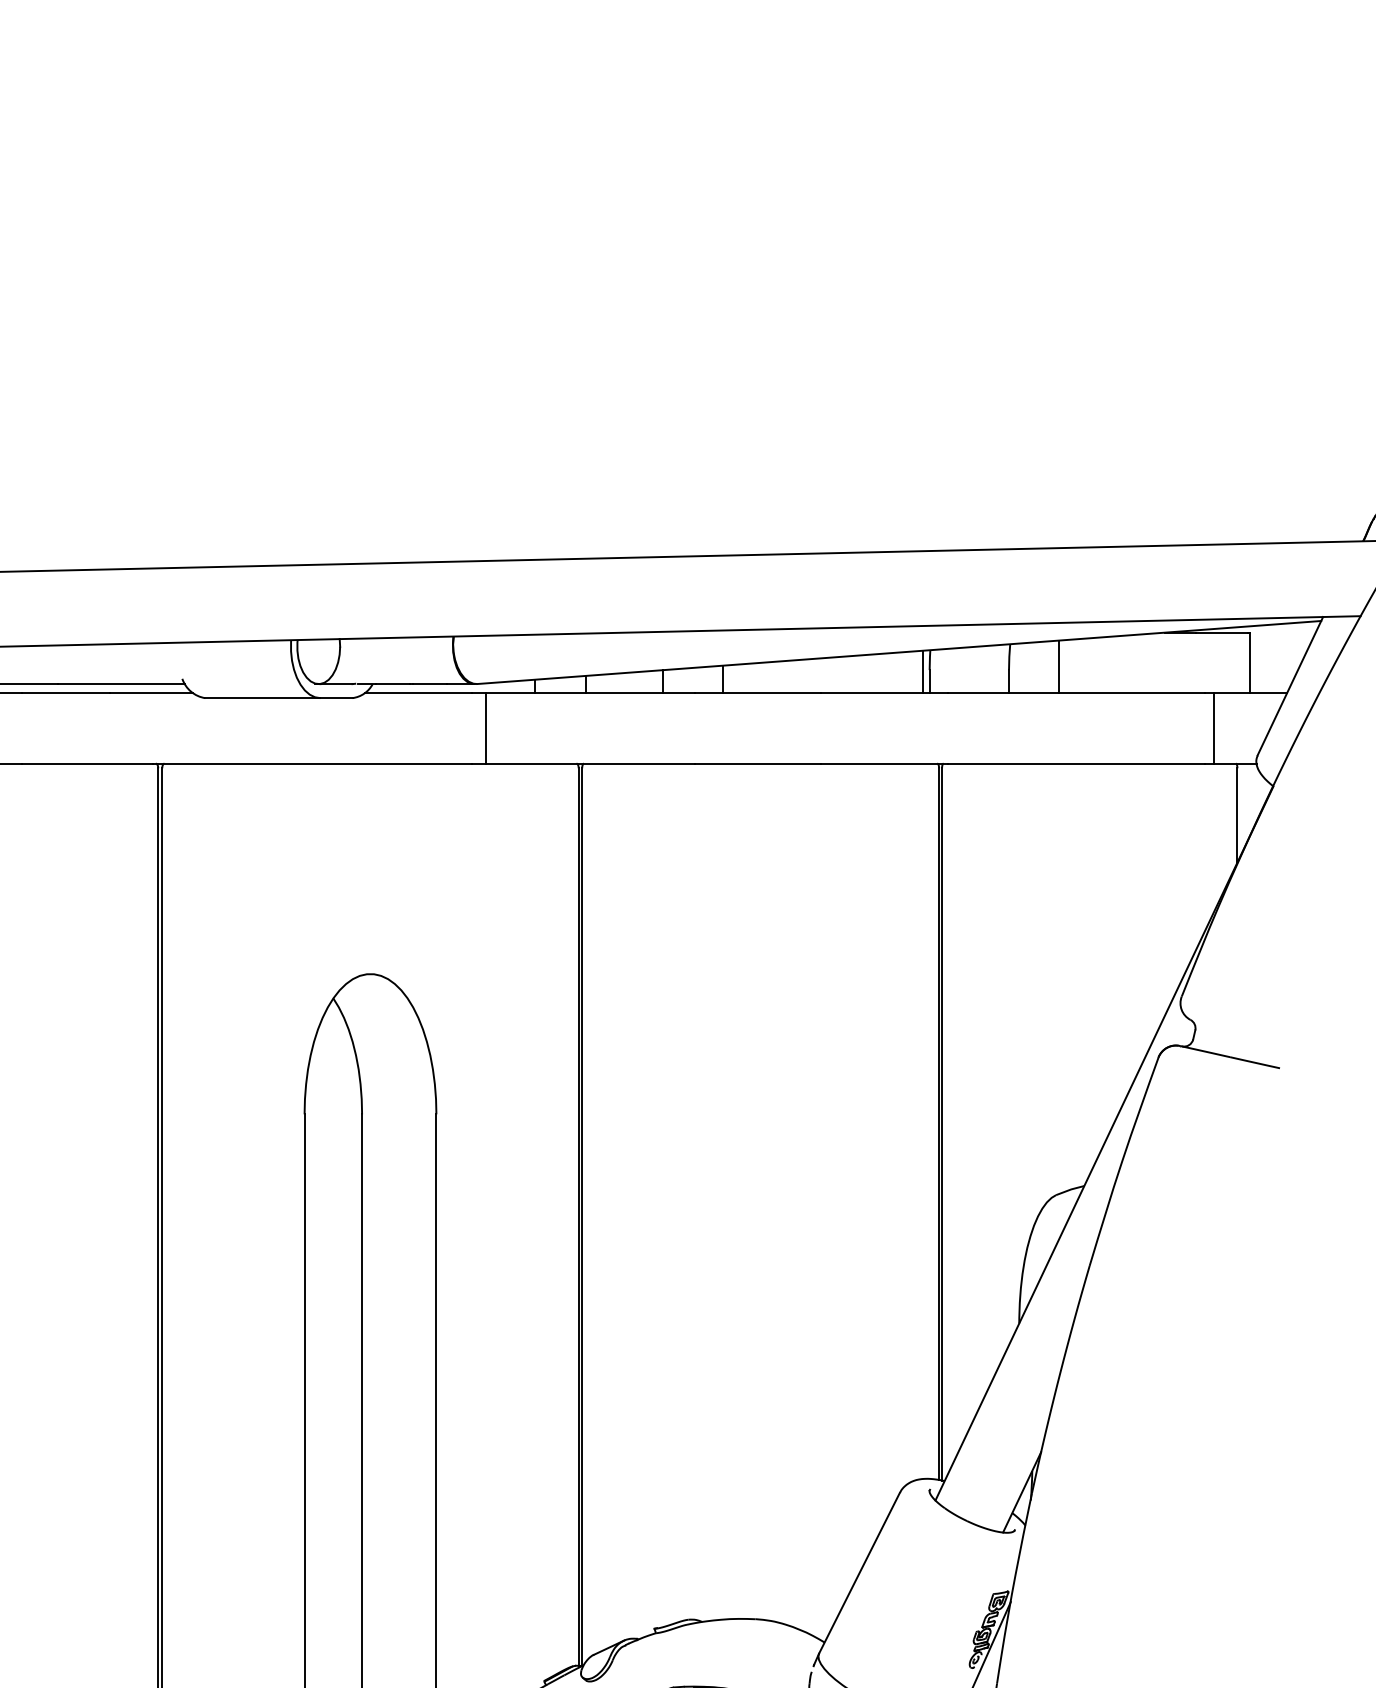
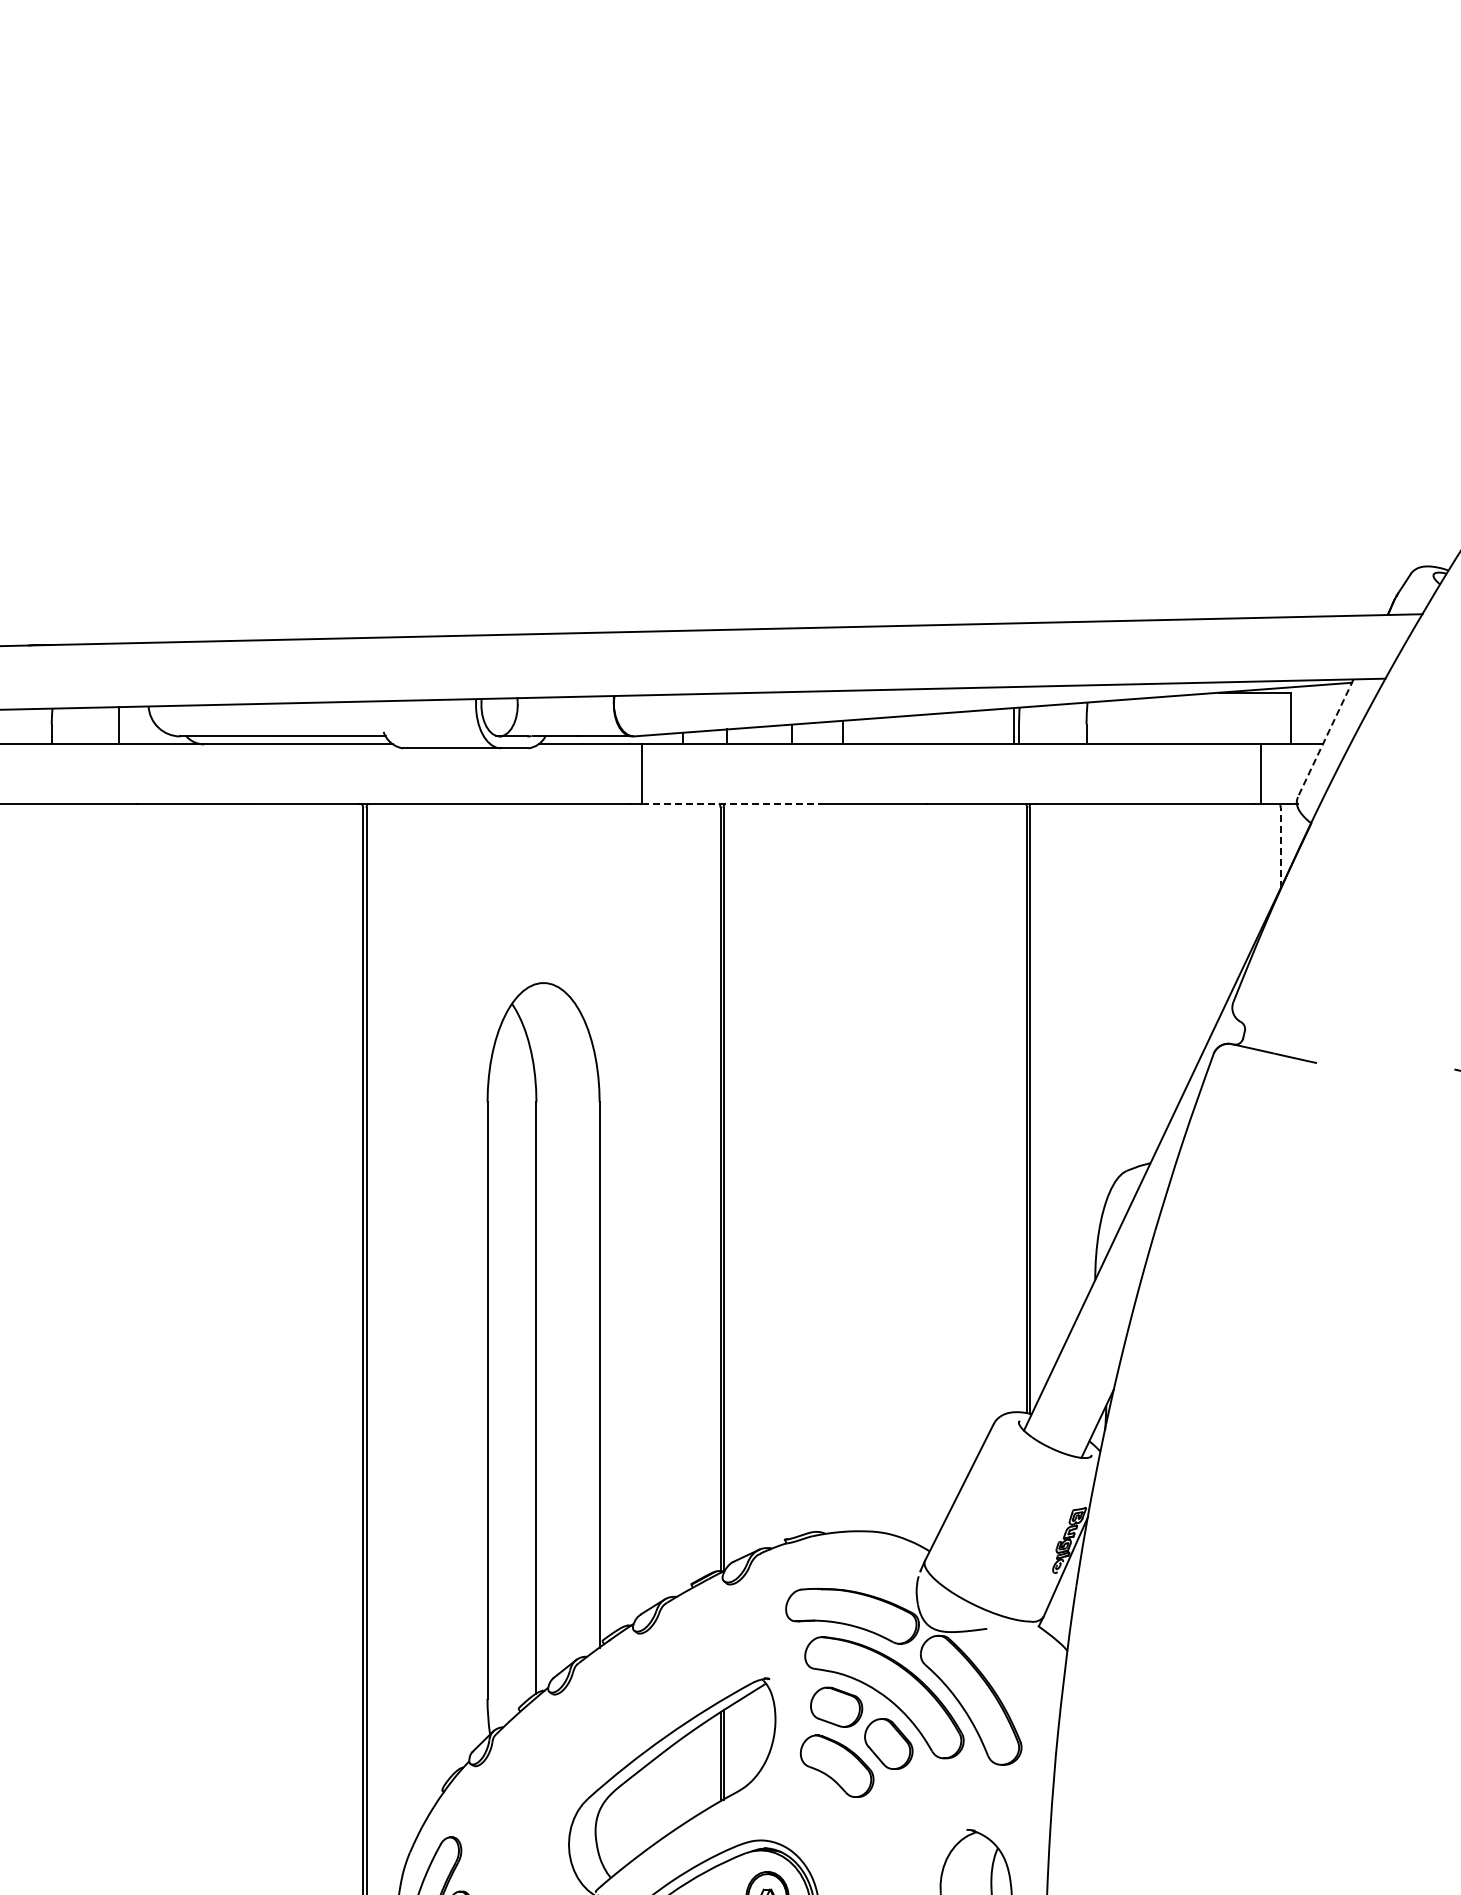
line: (1058, 666) -> (1128, 721), removed
line: (1290, 686) -> (1325, 738), solid -> dashed
line: (590, 764) -> (730, 804), solid -> dashed
line: (1237, 814) -> (1280, 847), solid -> dashed

